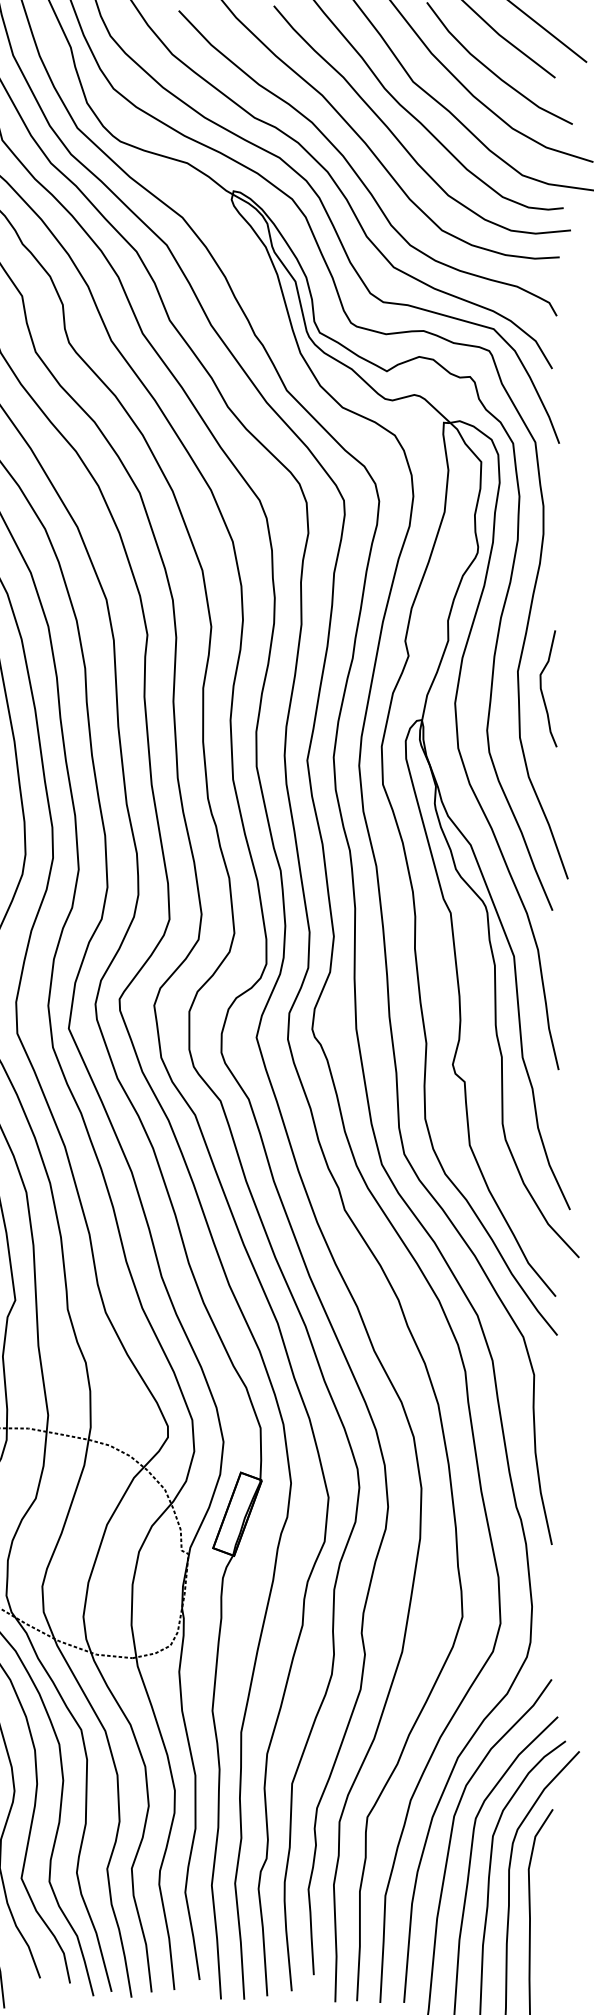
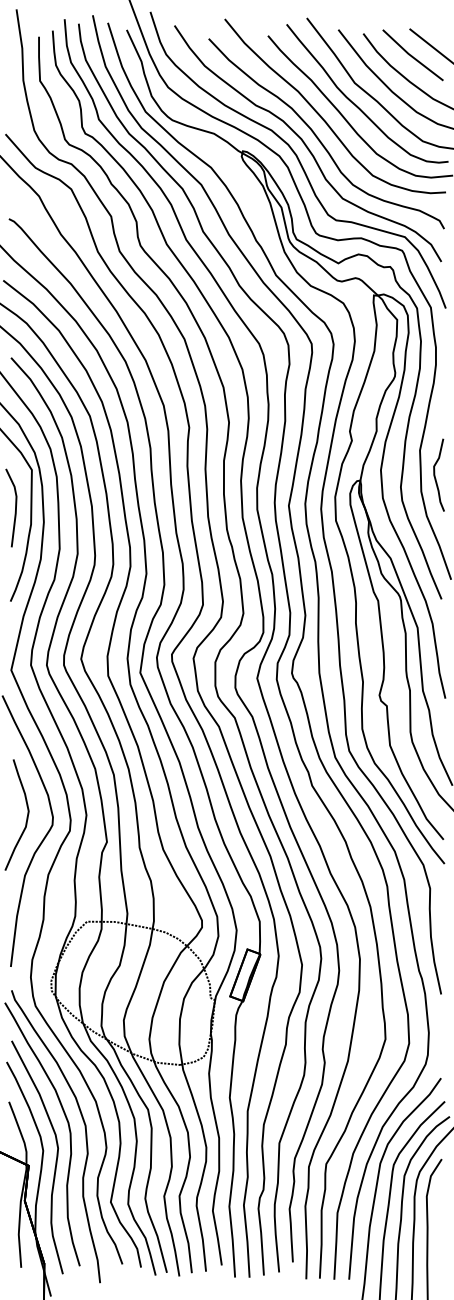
curve: (542, 687) -> (435, 474), moved

